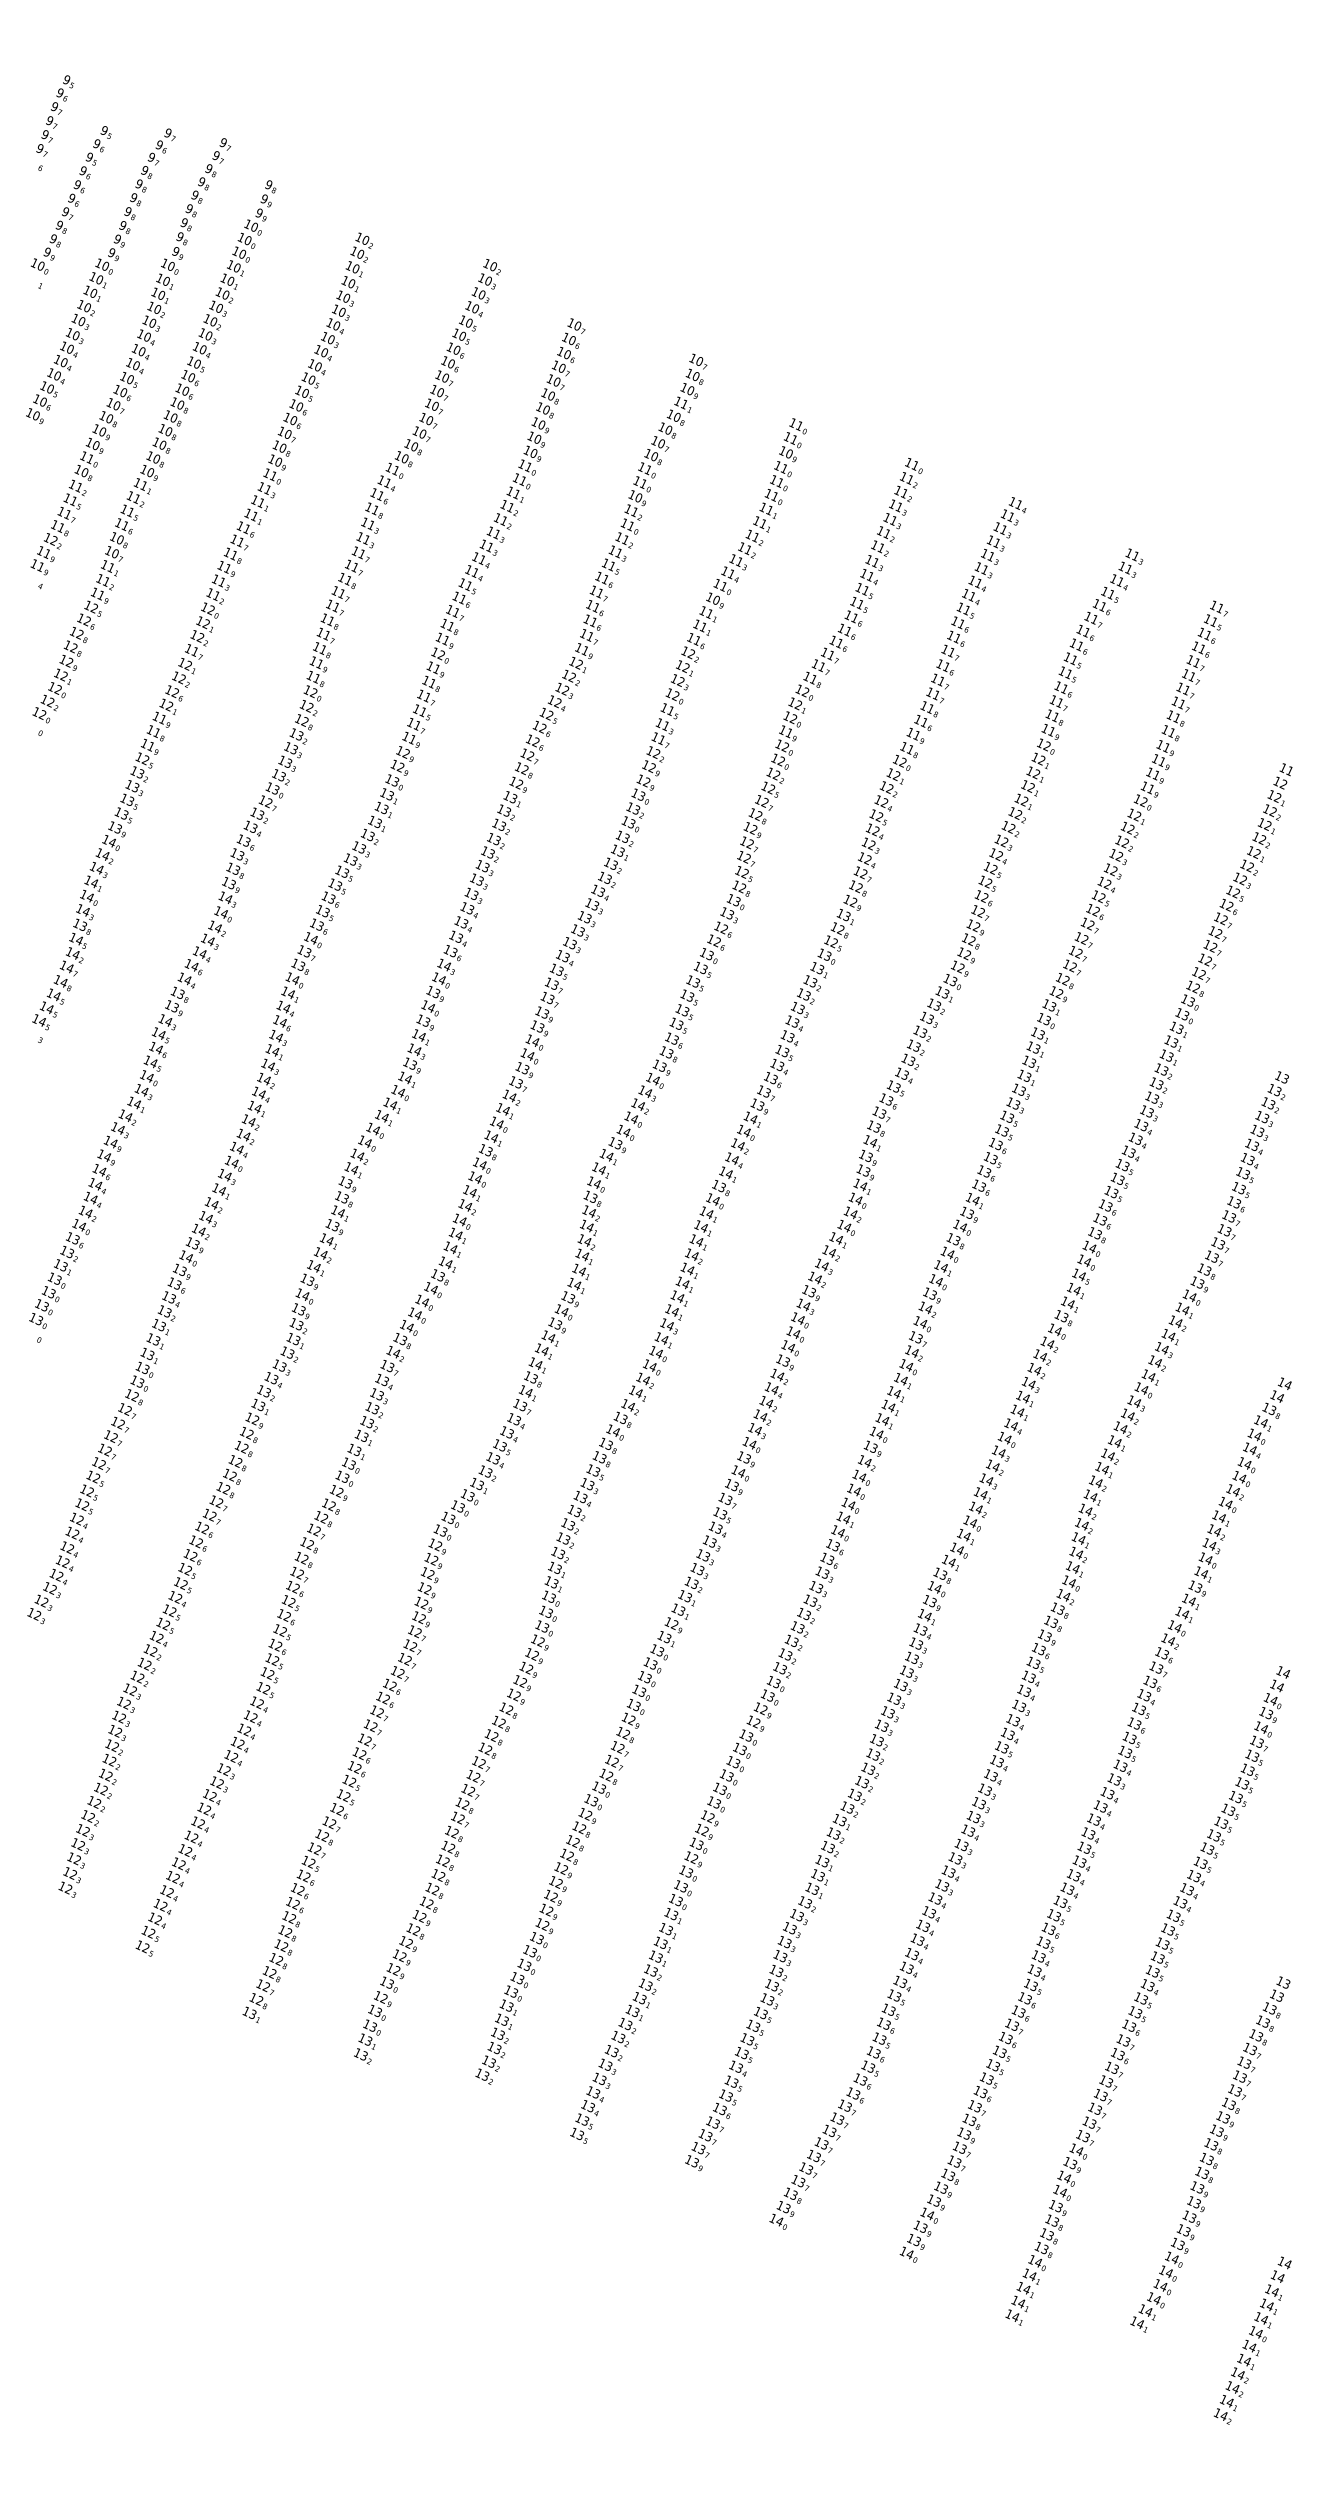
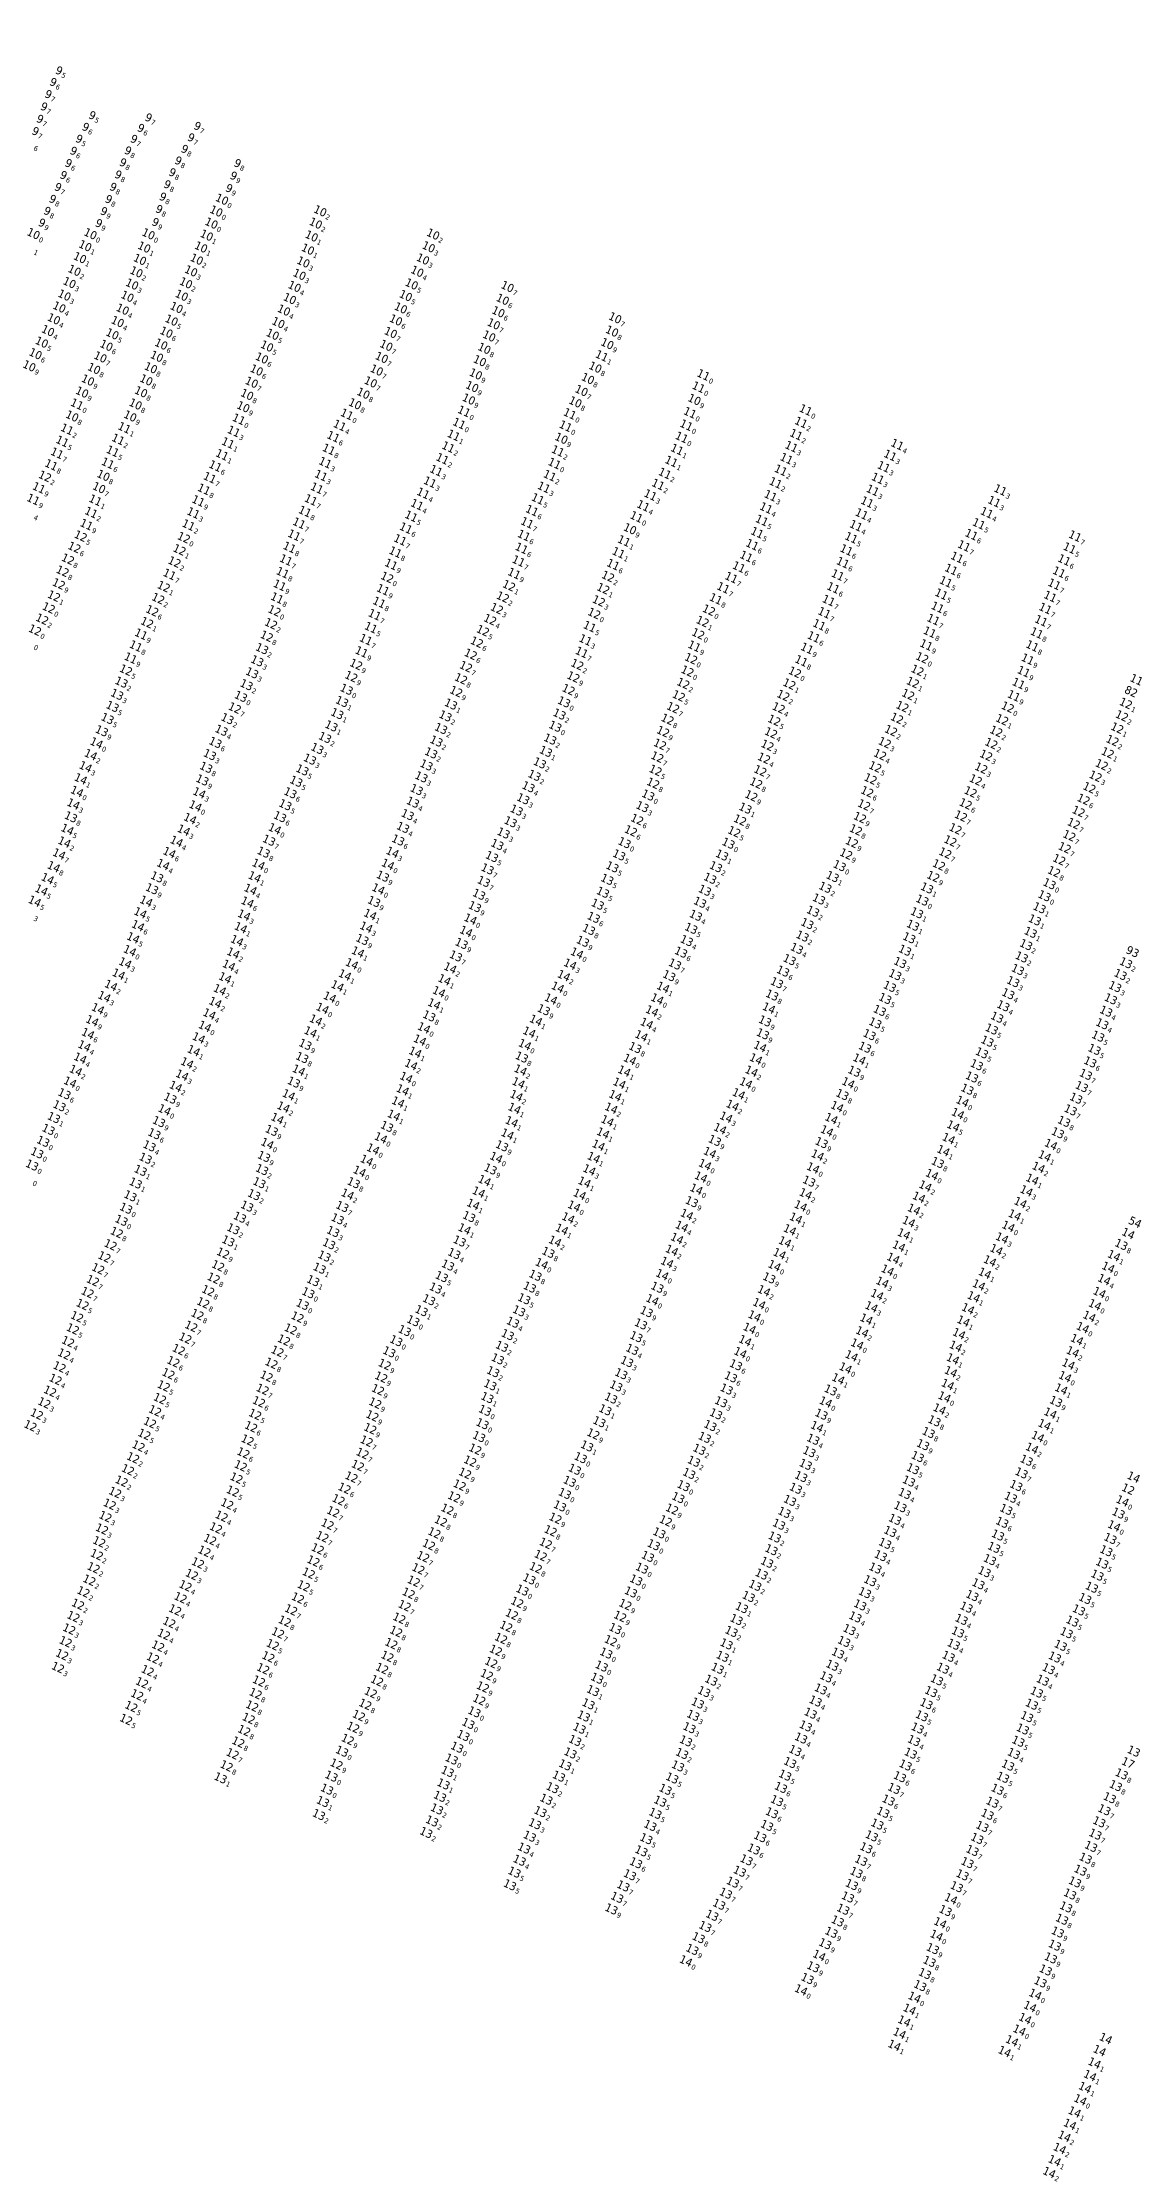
text: (1276, 781) -> (1127, 690), 12 -> 82
text: (1278, 1075) -> (1129, 949), 13 -> 93
text: (1281, 1382) -> (1132, 1221), 14 -> 54
text: (1279, 1687) -> (1130, 1490), 14 -> 12
text: (1280, 1996) -> (1131, 1763), 13 -> 17
text: (1252, 2340) -> (1077, 2106), moved

